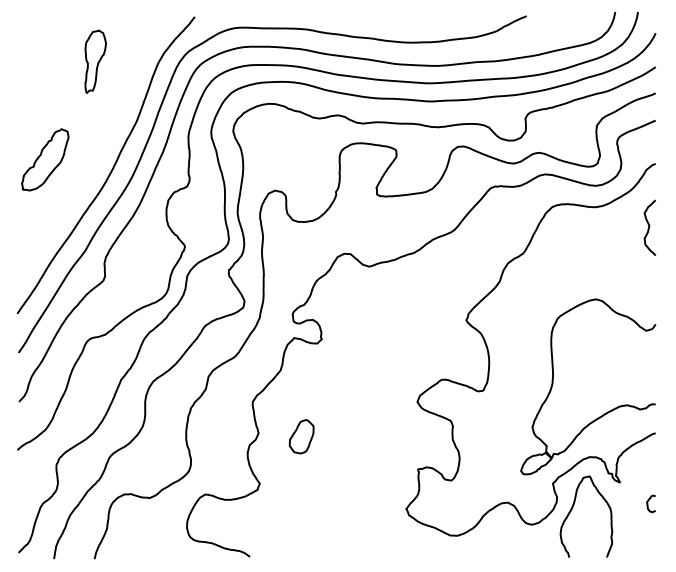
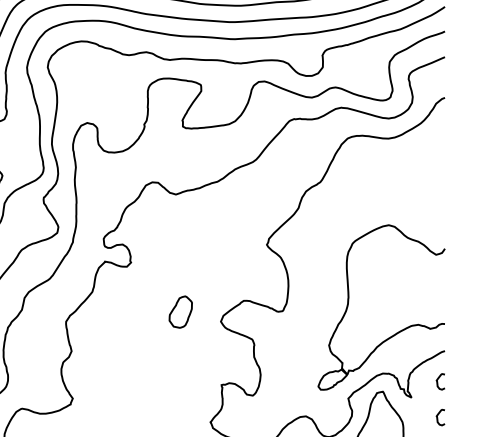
curve: (649, 227) -> (439, 157), removed
part: (301, 436) -> (180, 311), moved
curve: (648, 465) -> (438, 381), added

